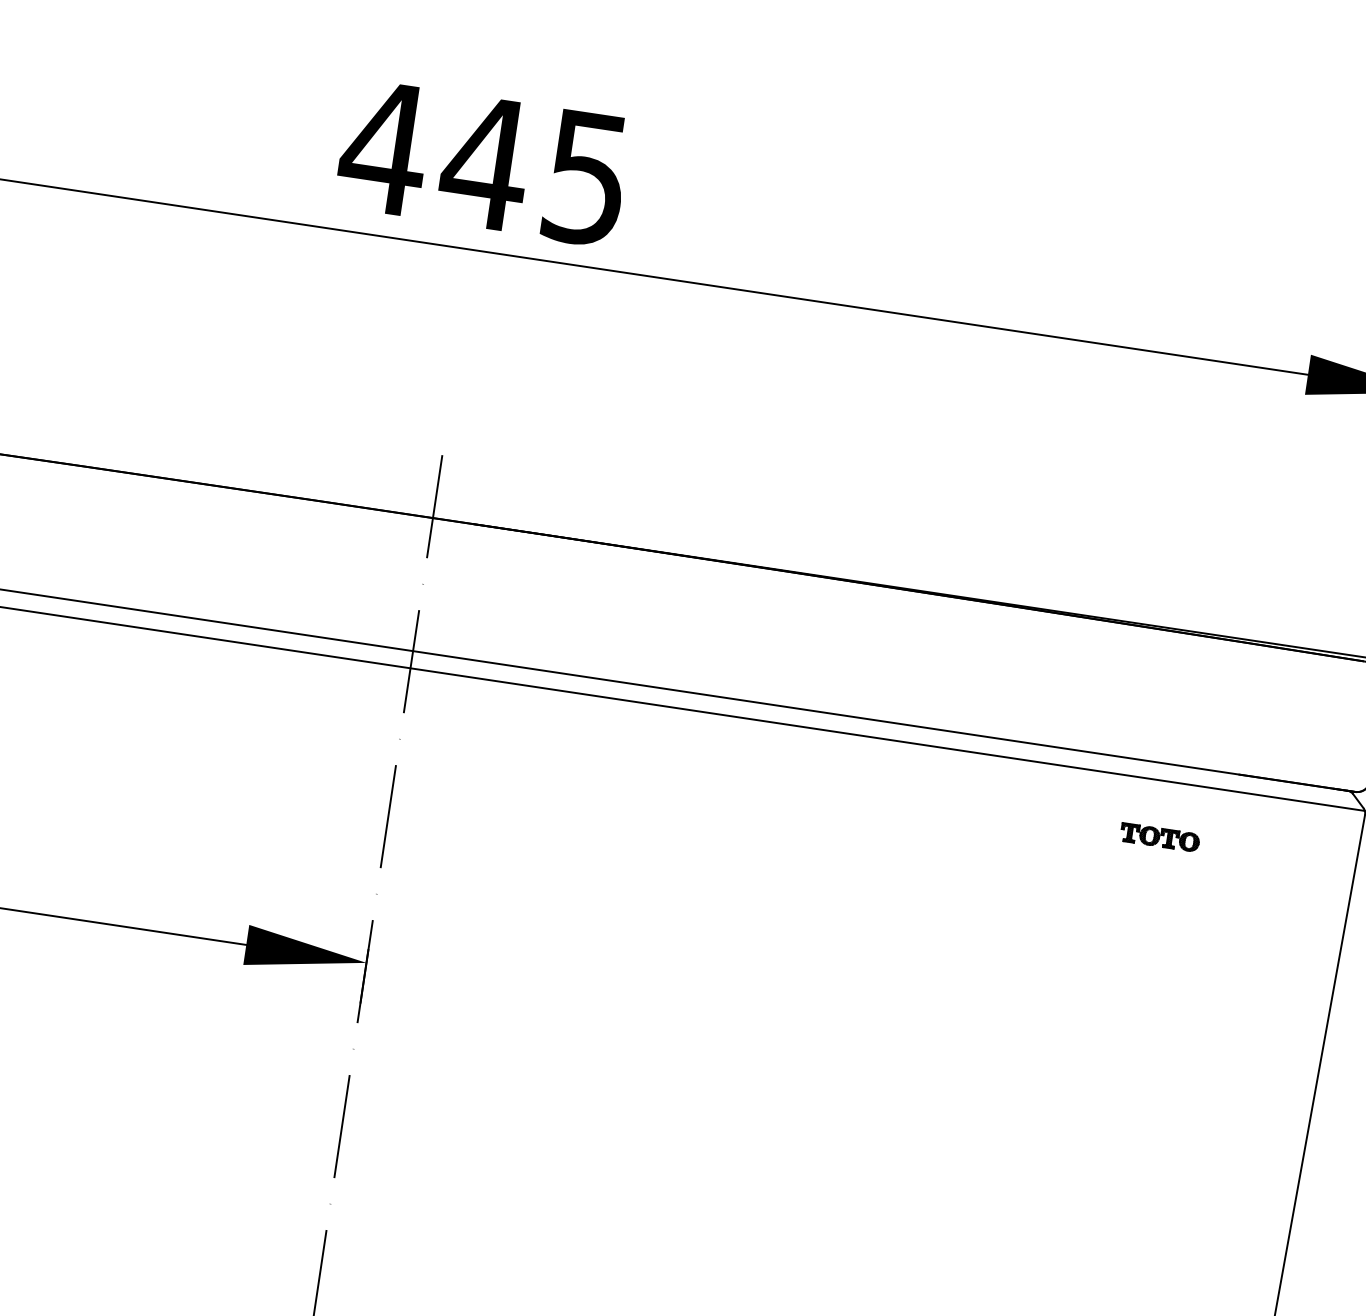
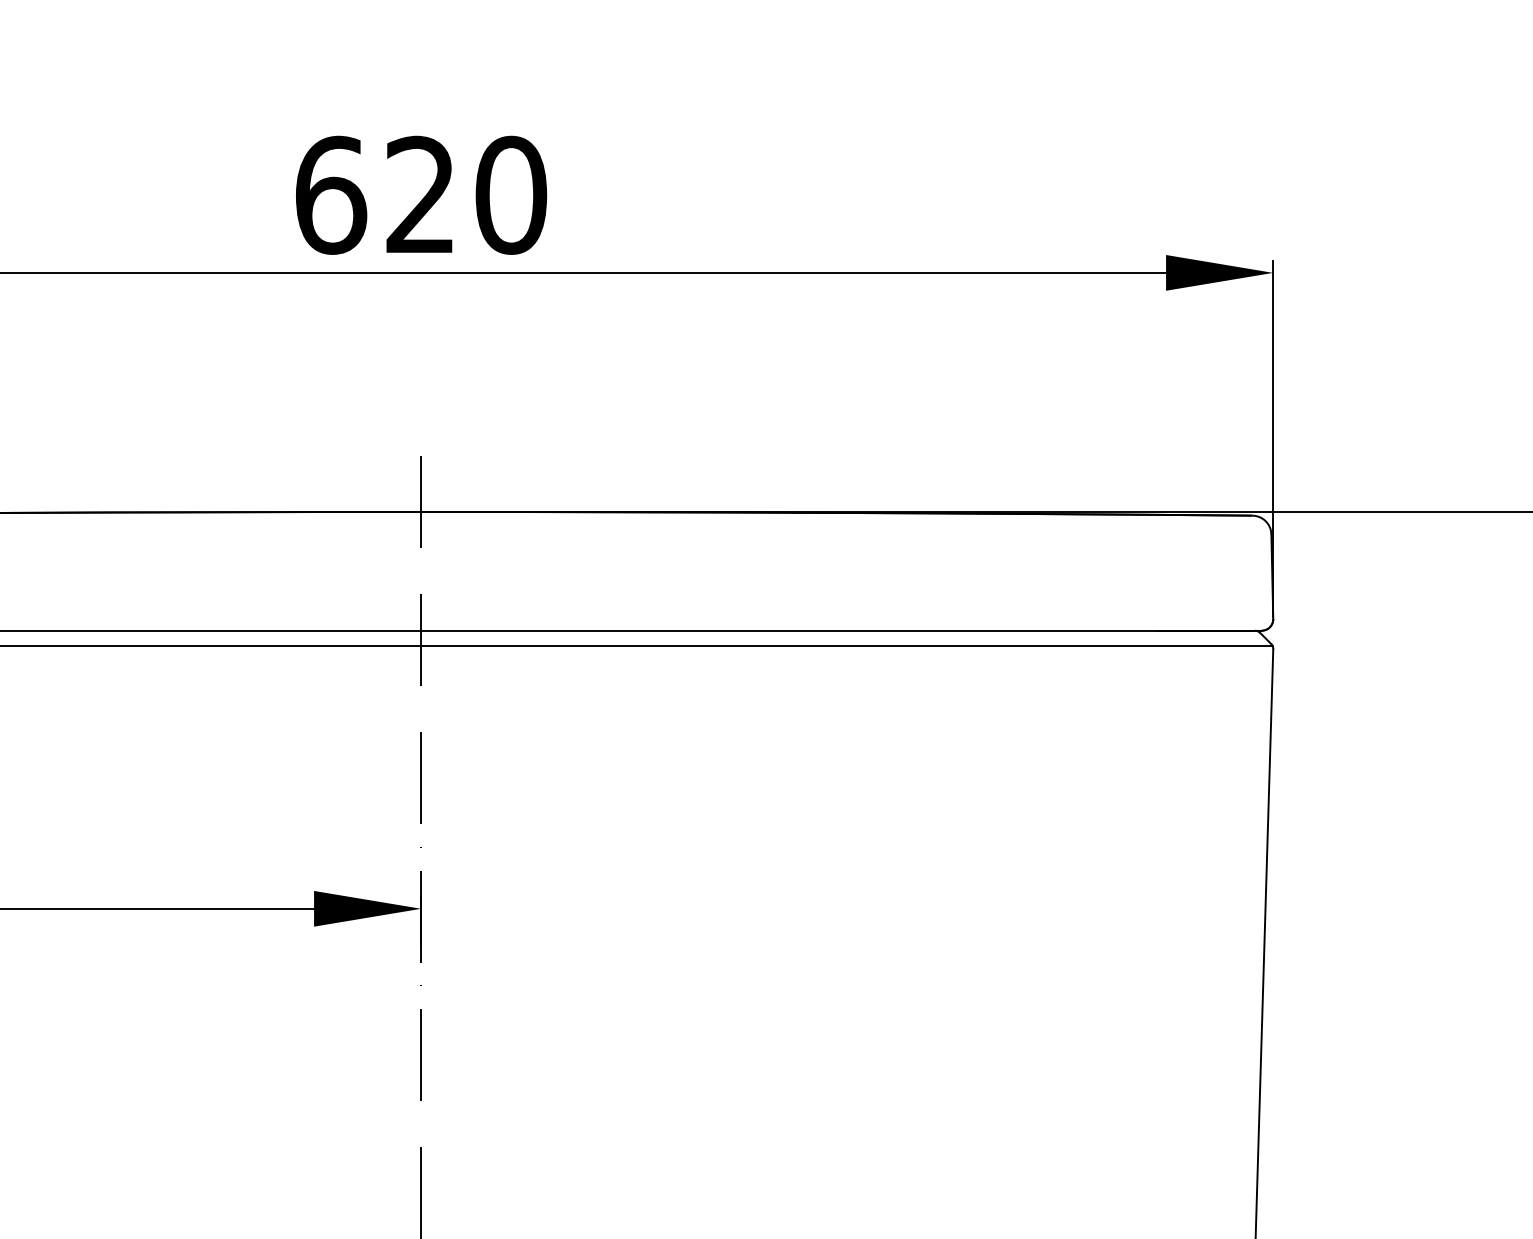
text: (485, 161) -> (420, 194), 445 -> 620
part: (1160, 837) -> (1097, 695), removed

